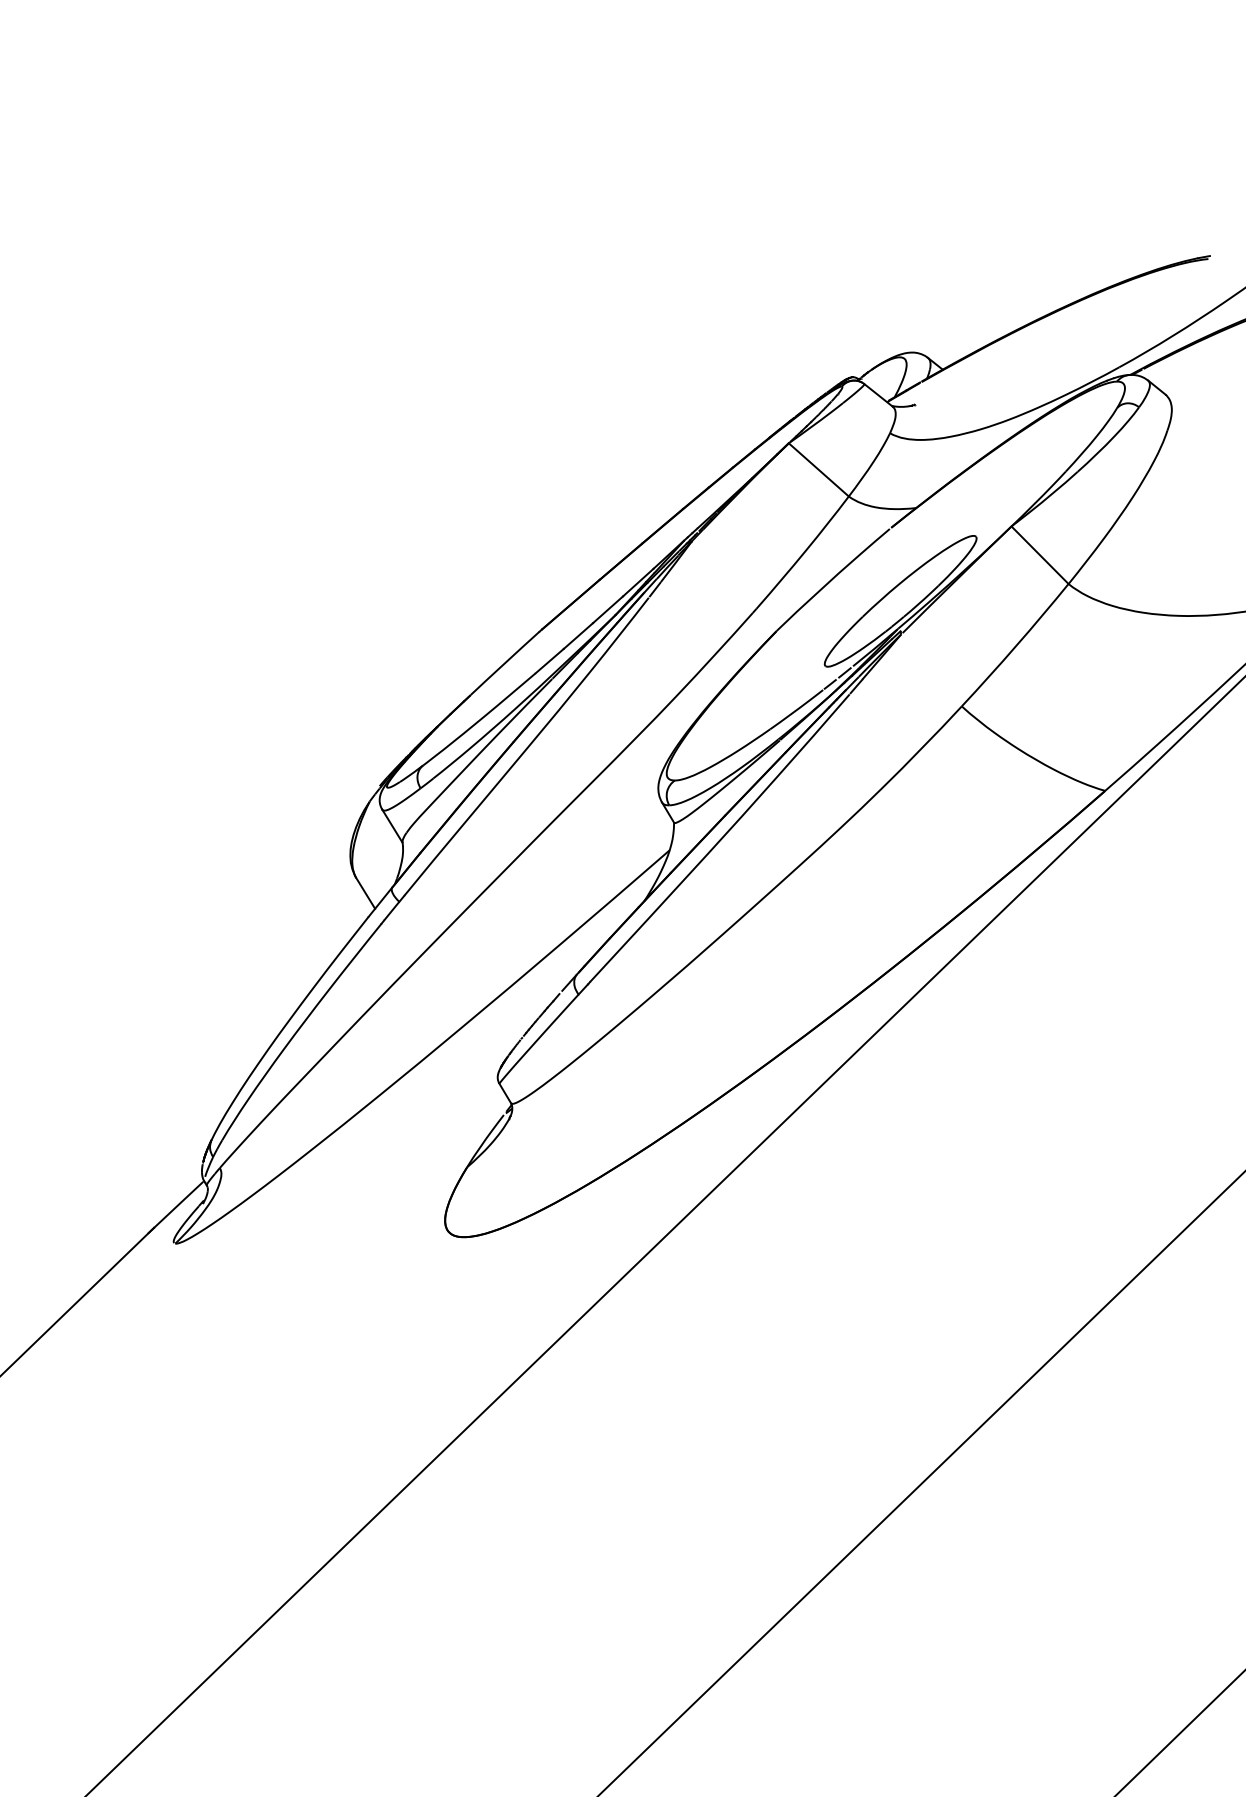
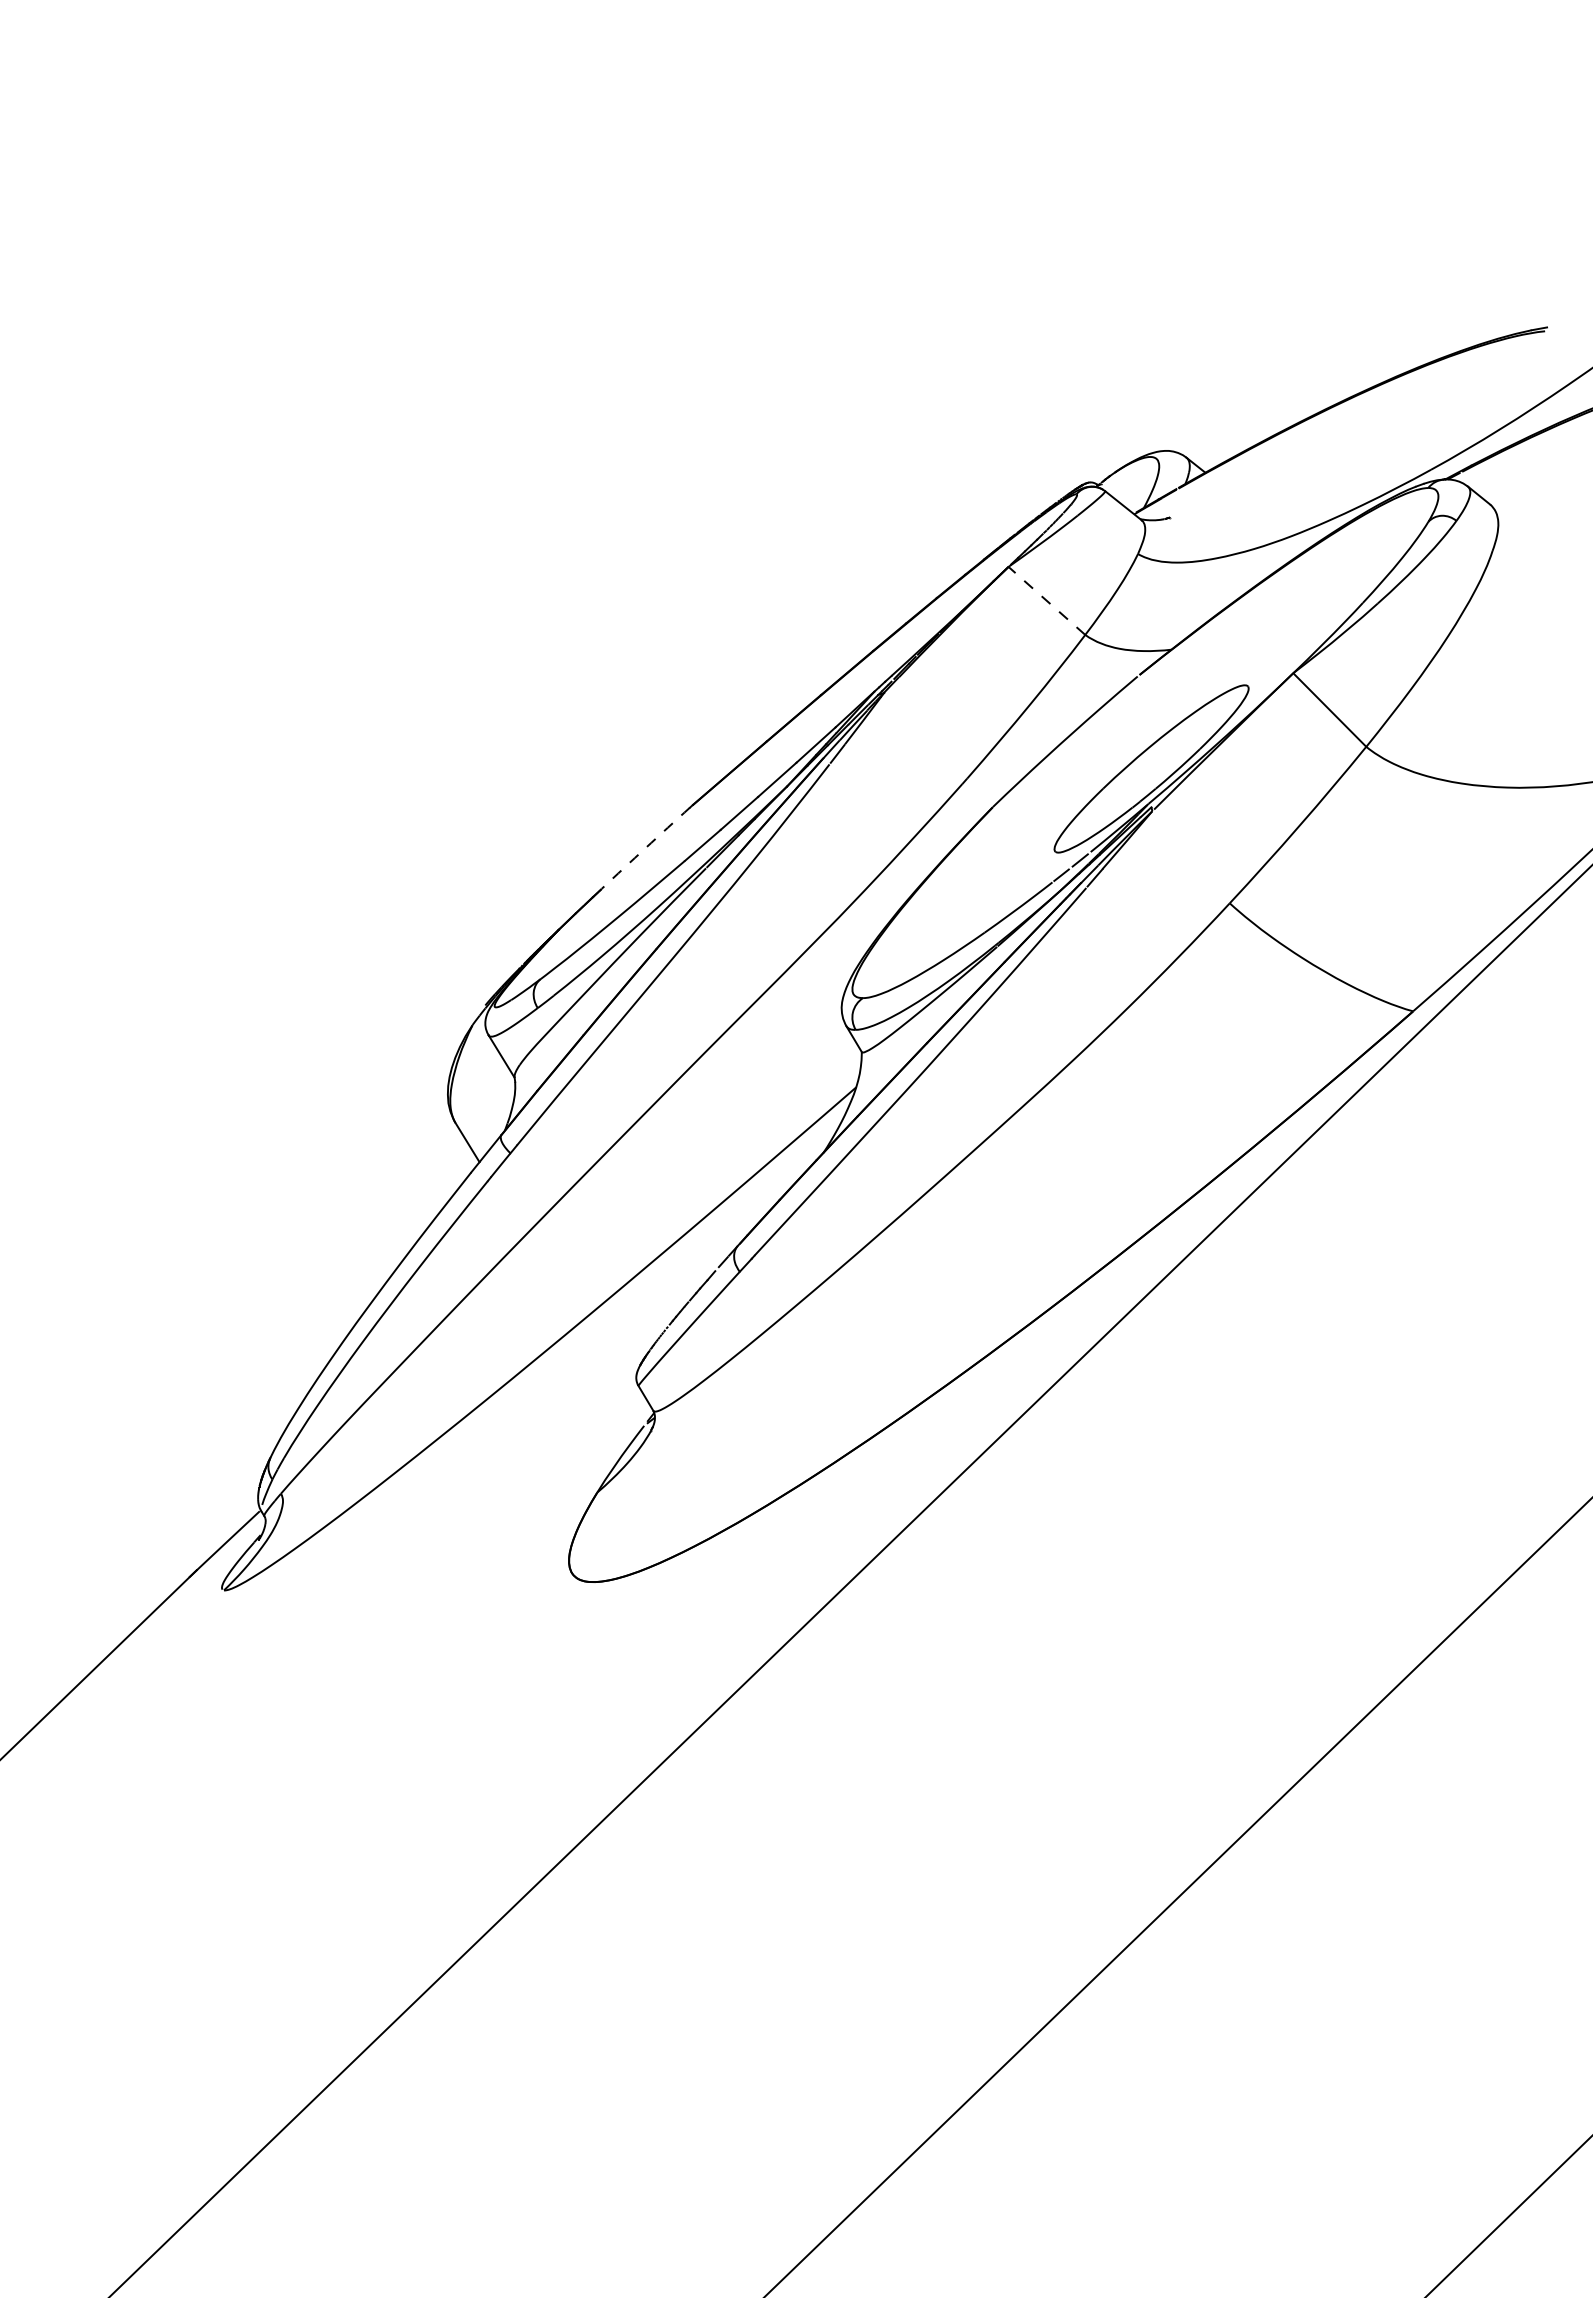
line: (818, 469) -> (1046, 600), solid -> dashed
arc: (504, 662) -> (645, 847), solid -> dashed

